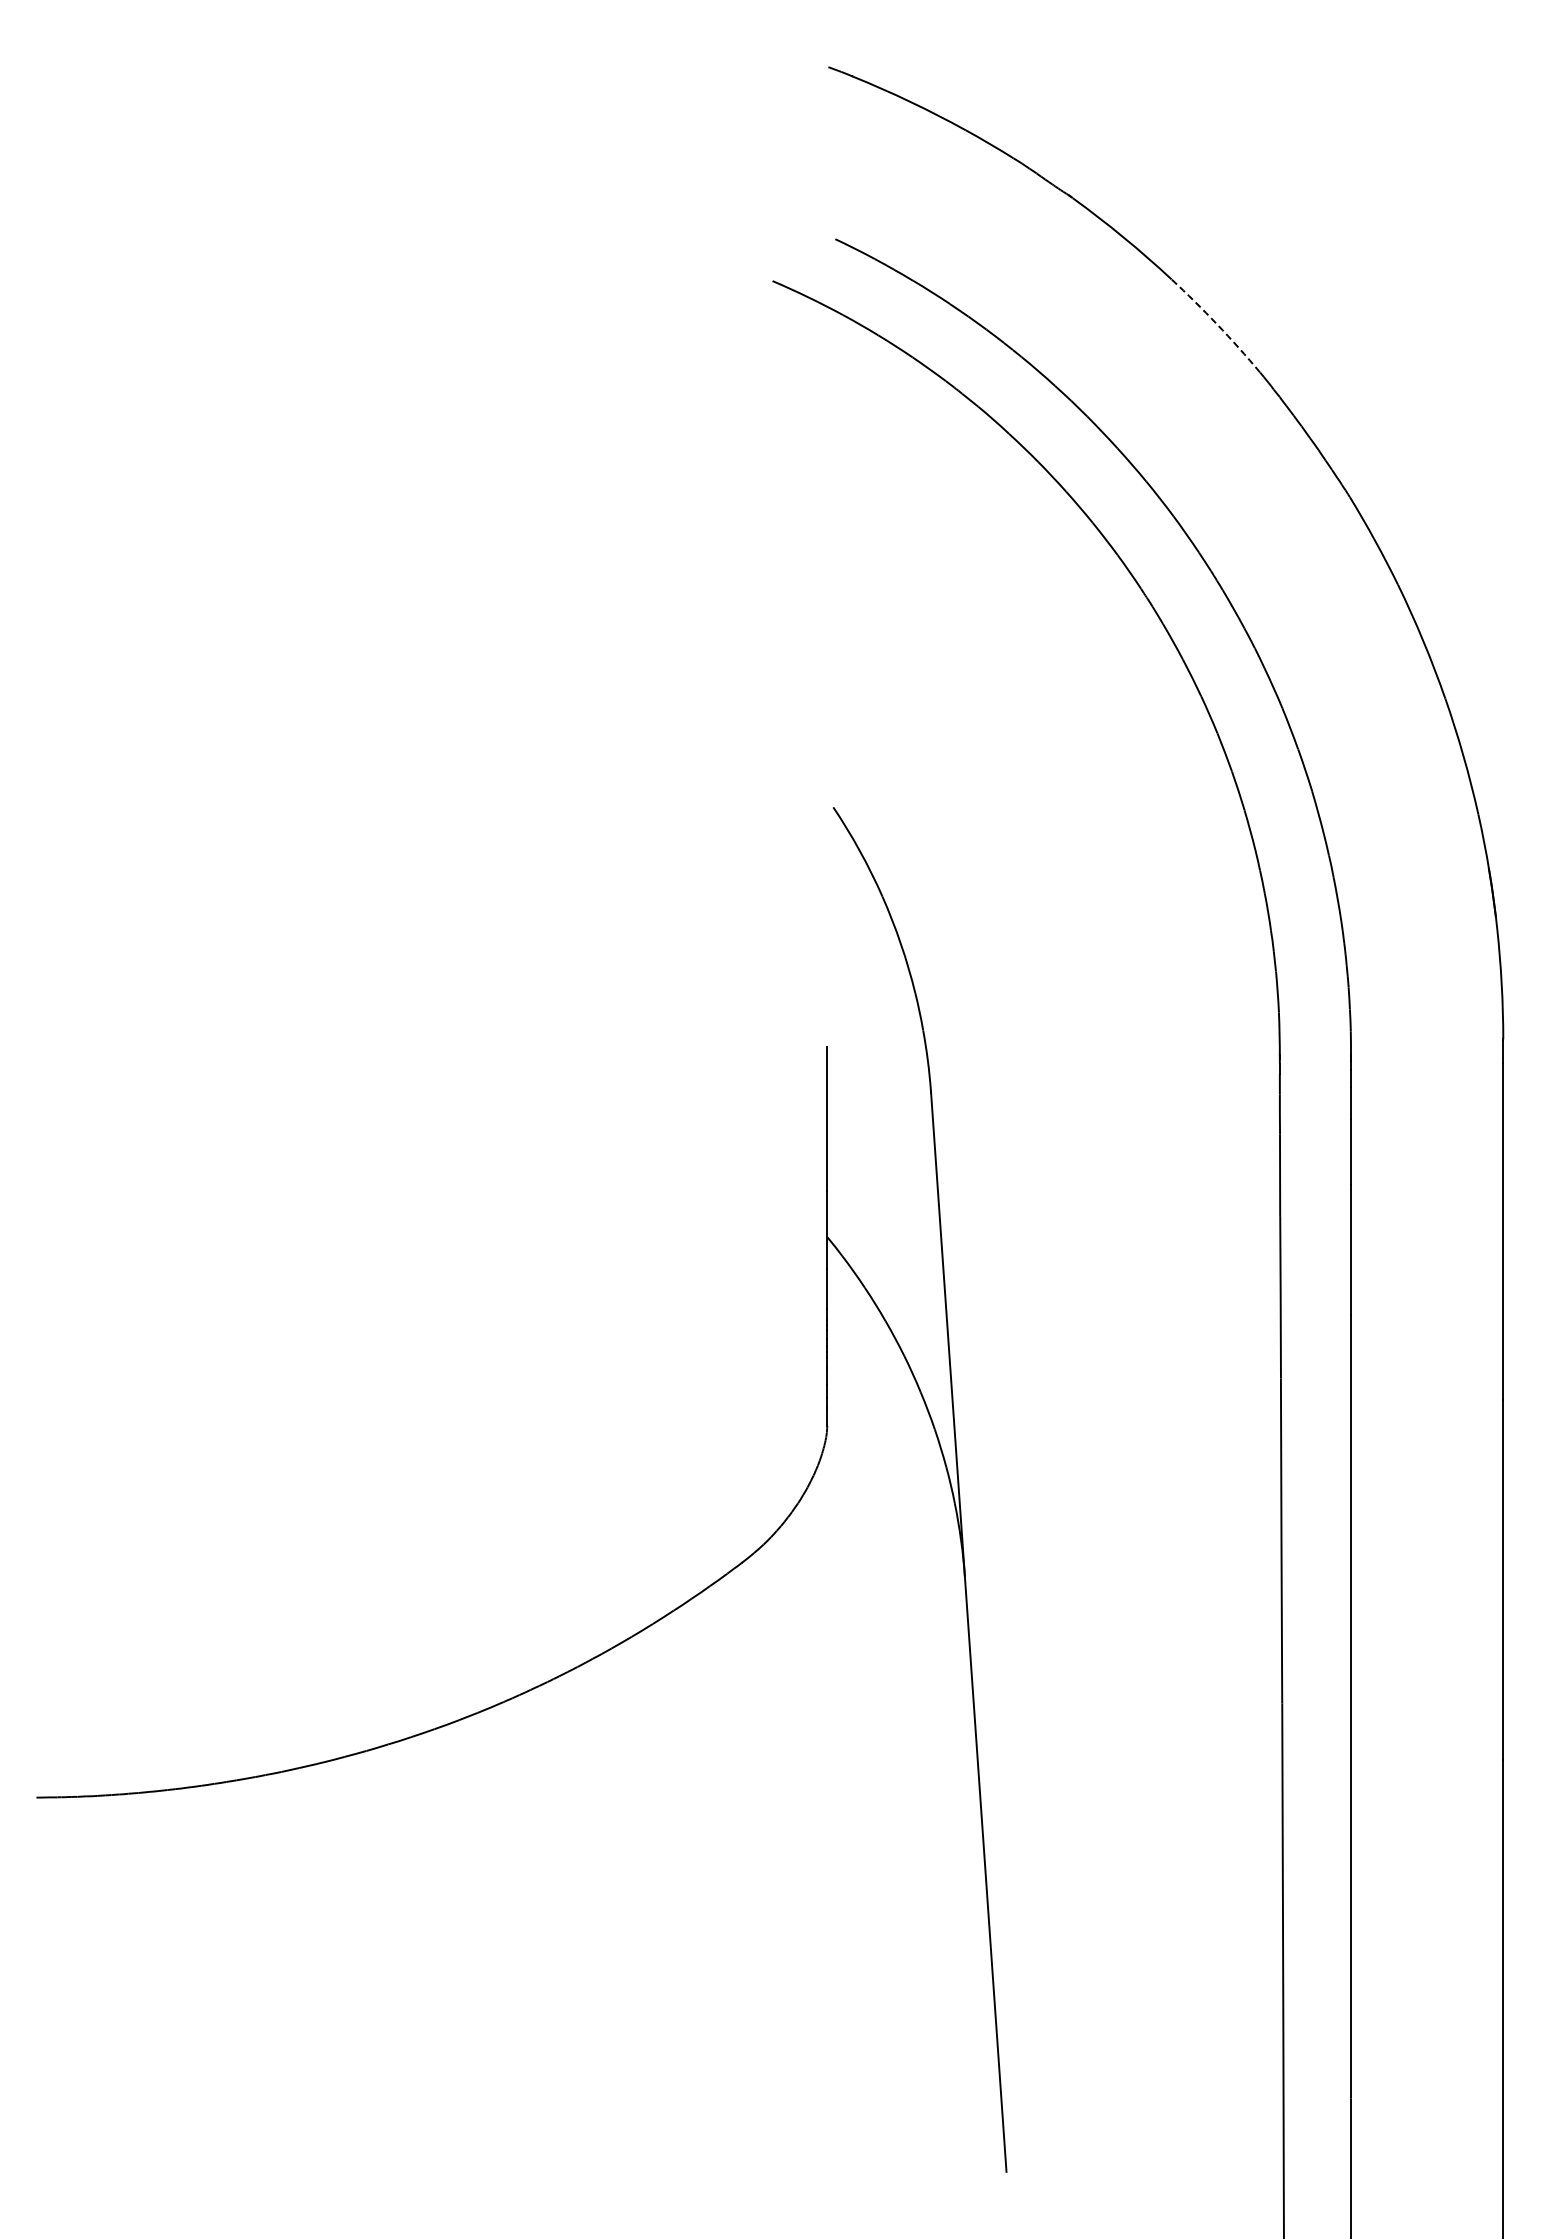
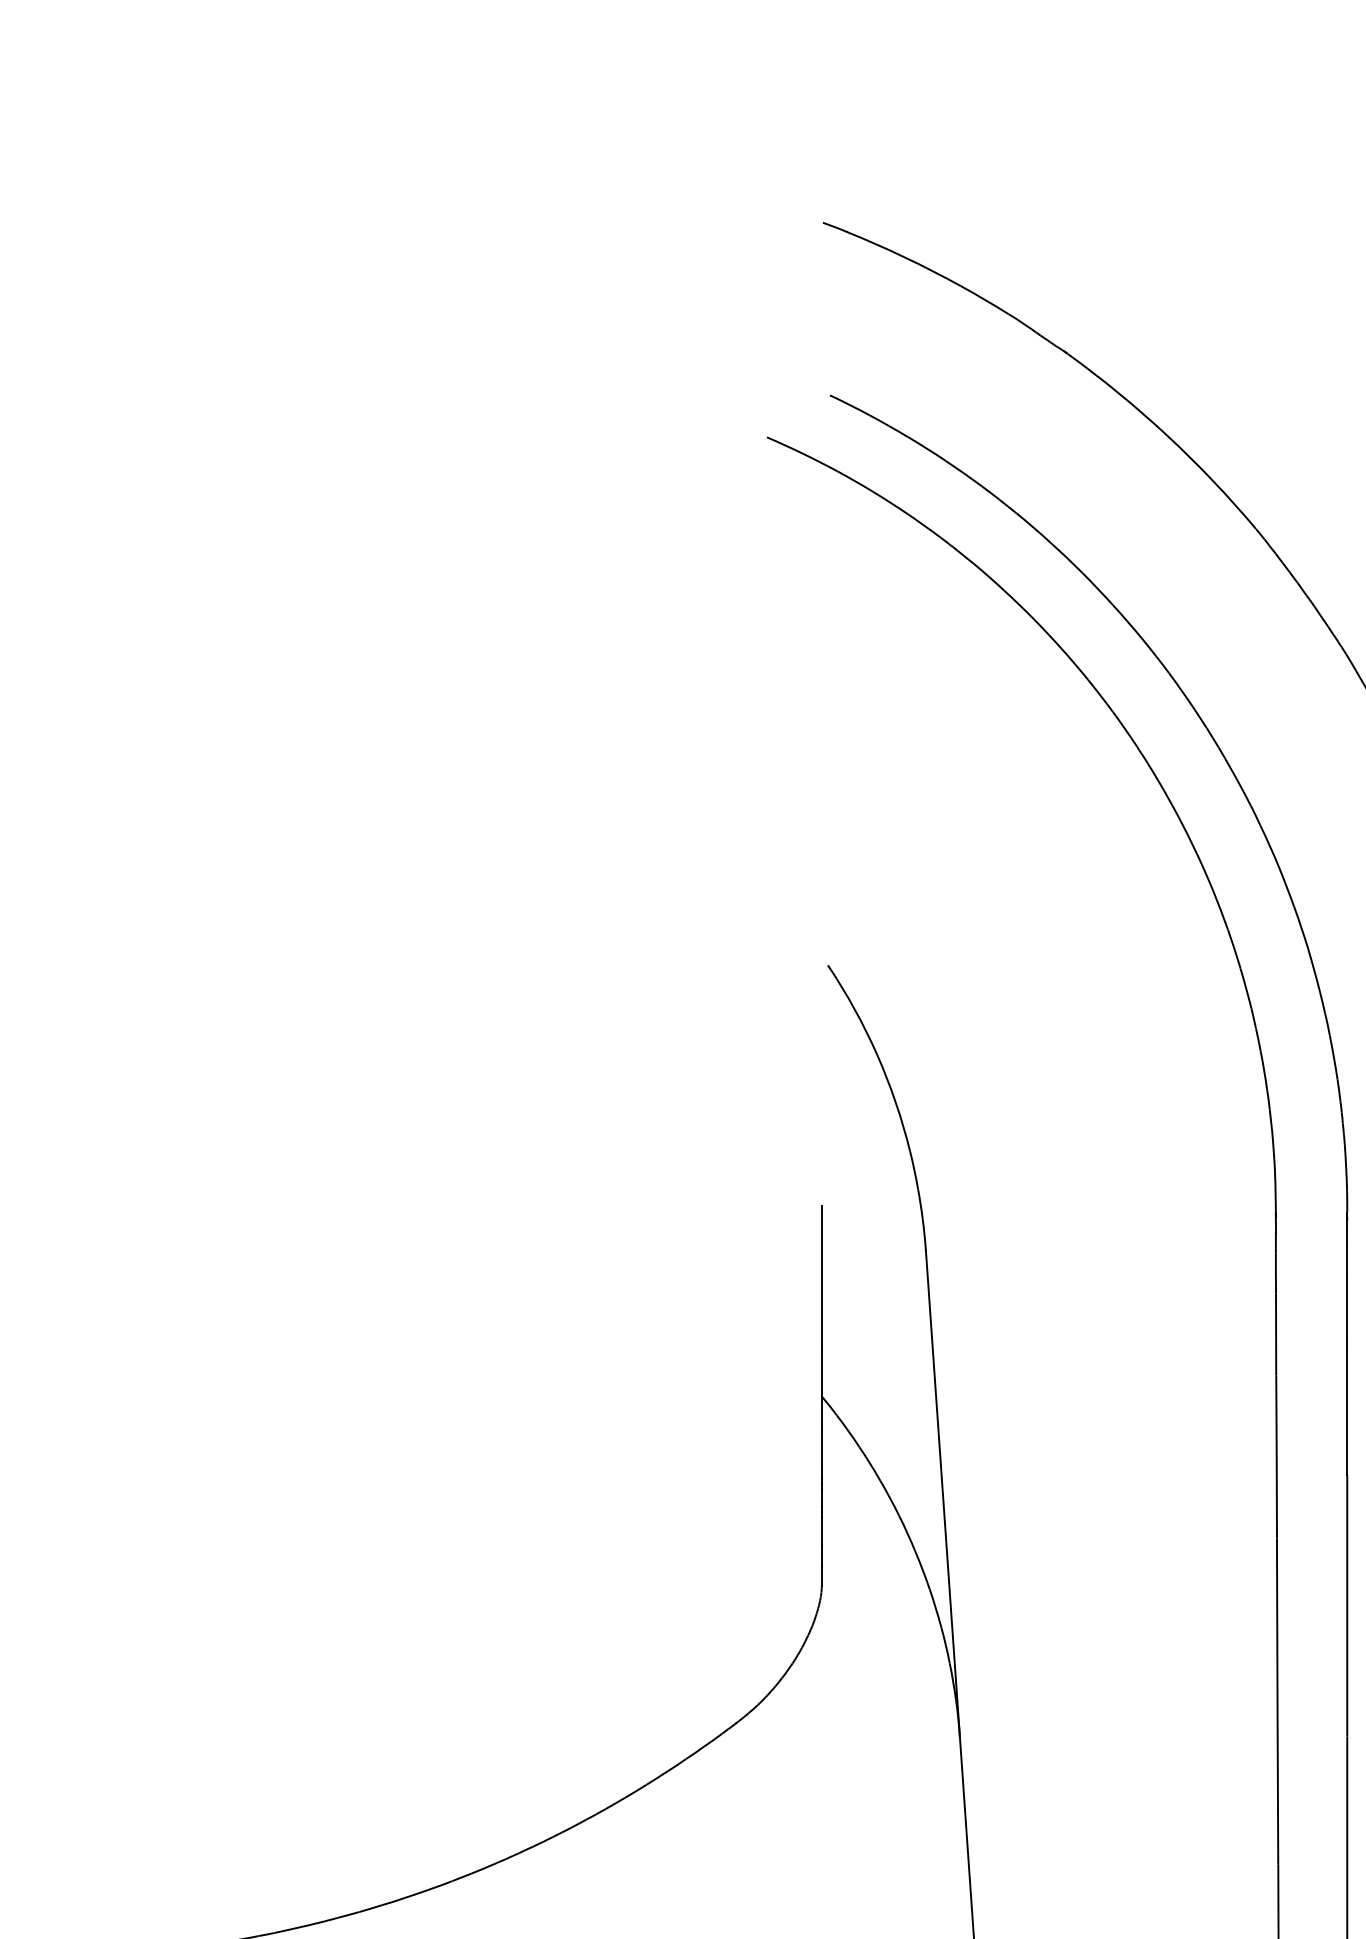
arc: (1217, 324) -> (1213, 480), dashed -> solid

